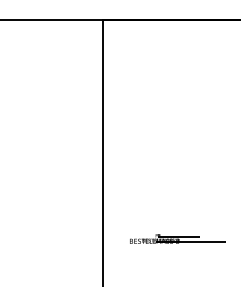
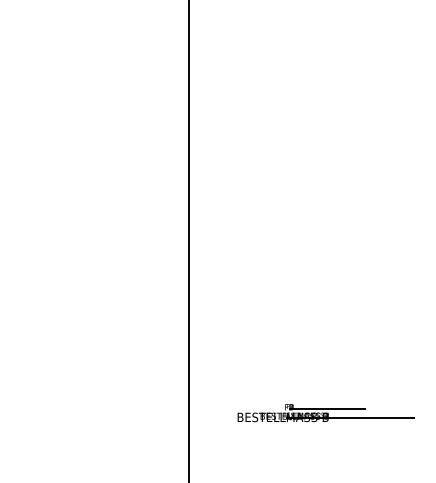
part: (177, 238) -> (325, 412), moved

